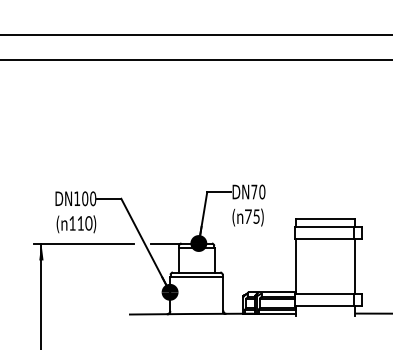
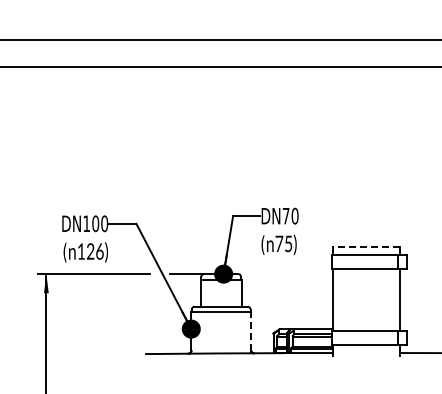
line: (325, 218) -> (366, 246), solid -> dashed
text: (84, 223) -> (94, 251), 110) -> 126)
line: (223, 293) -> (251, 330), solid -> dashed

